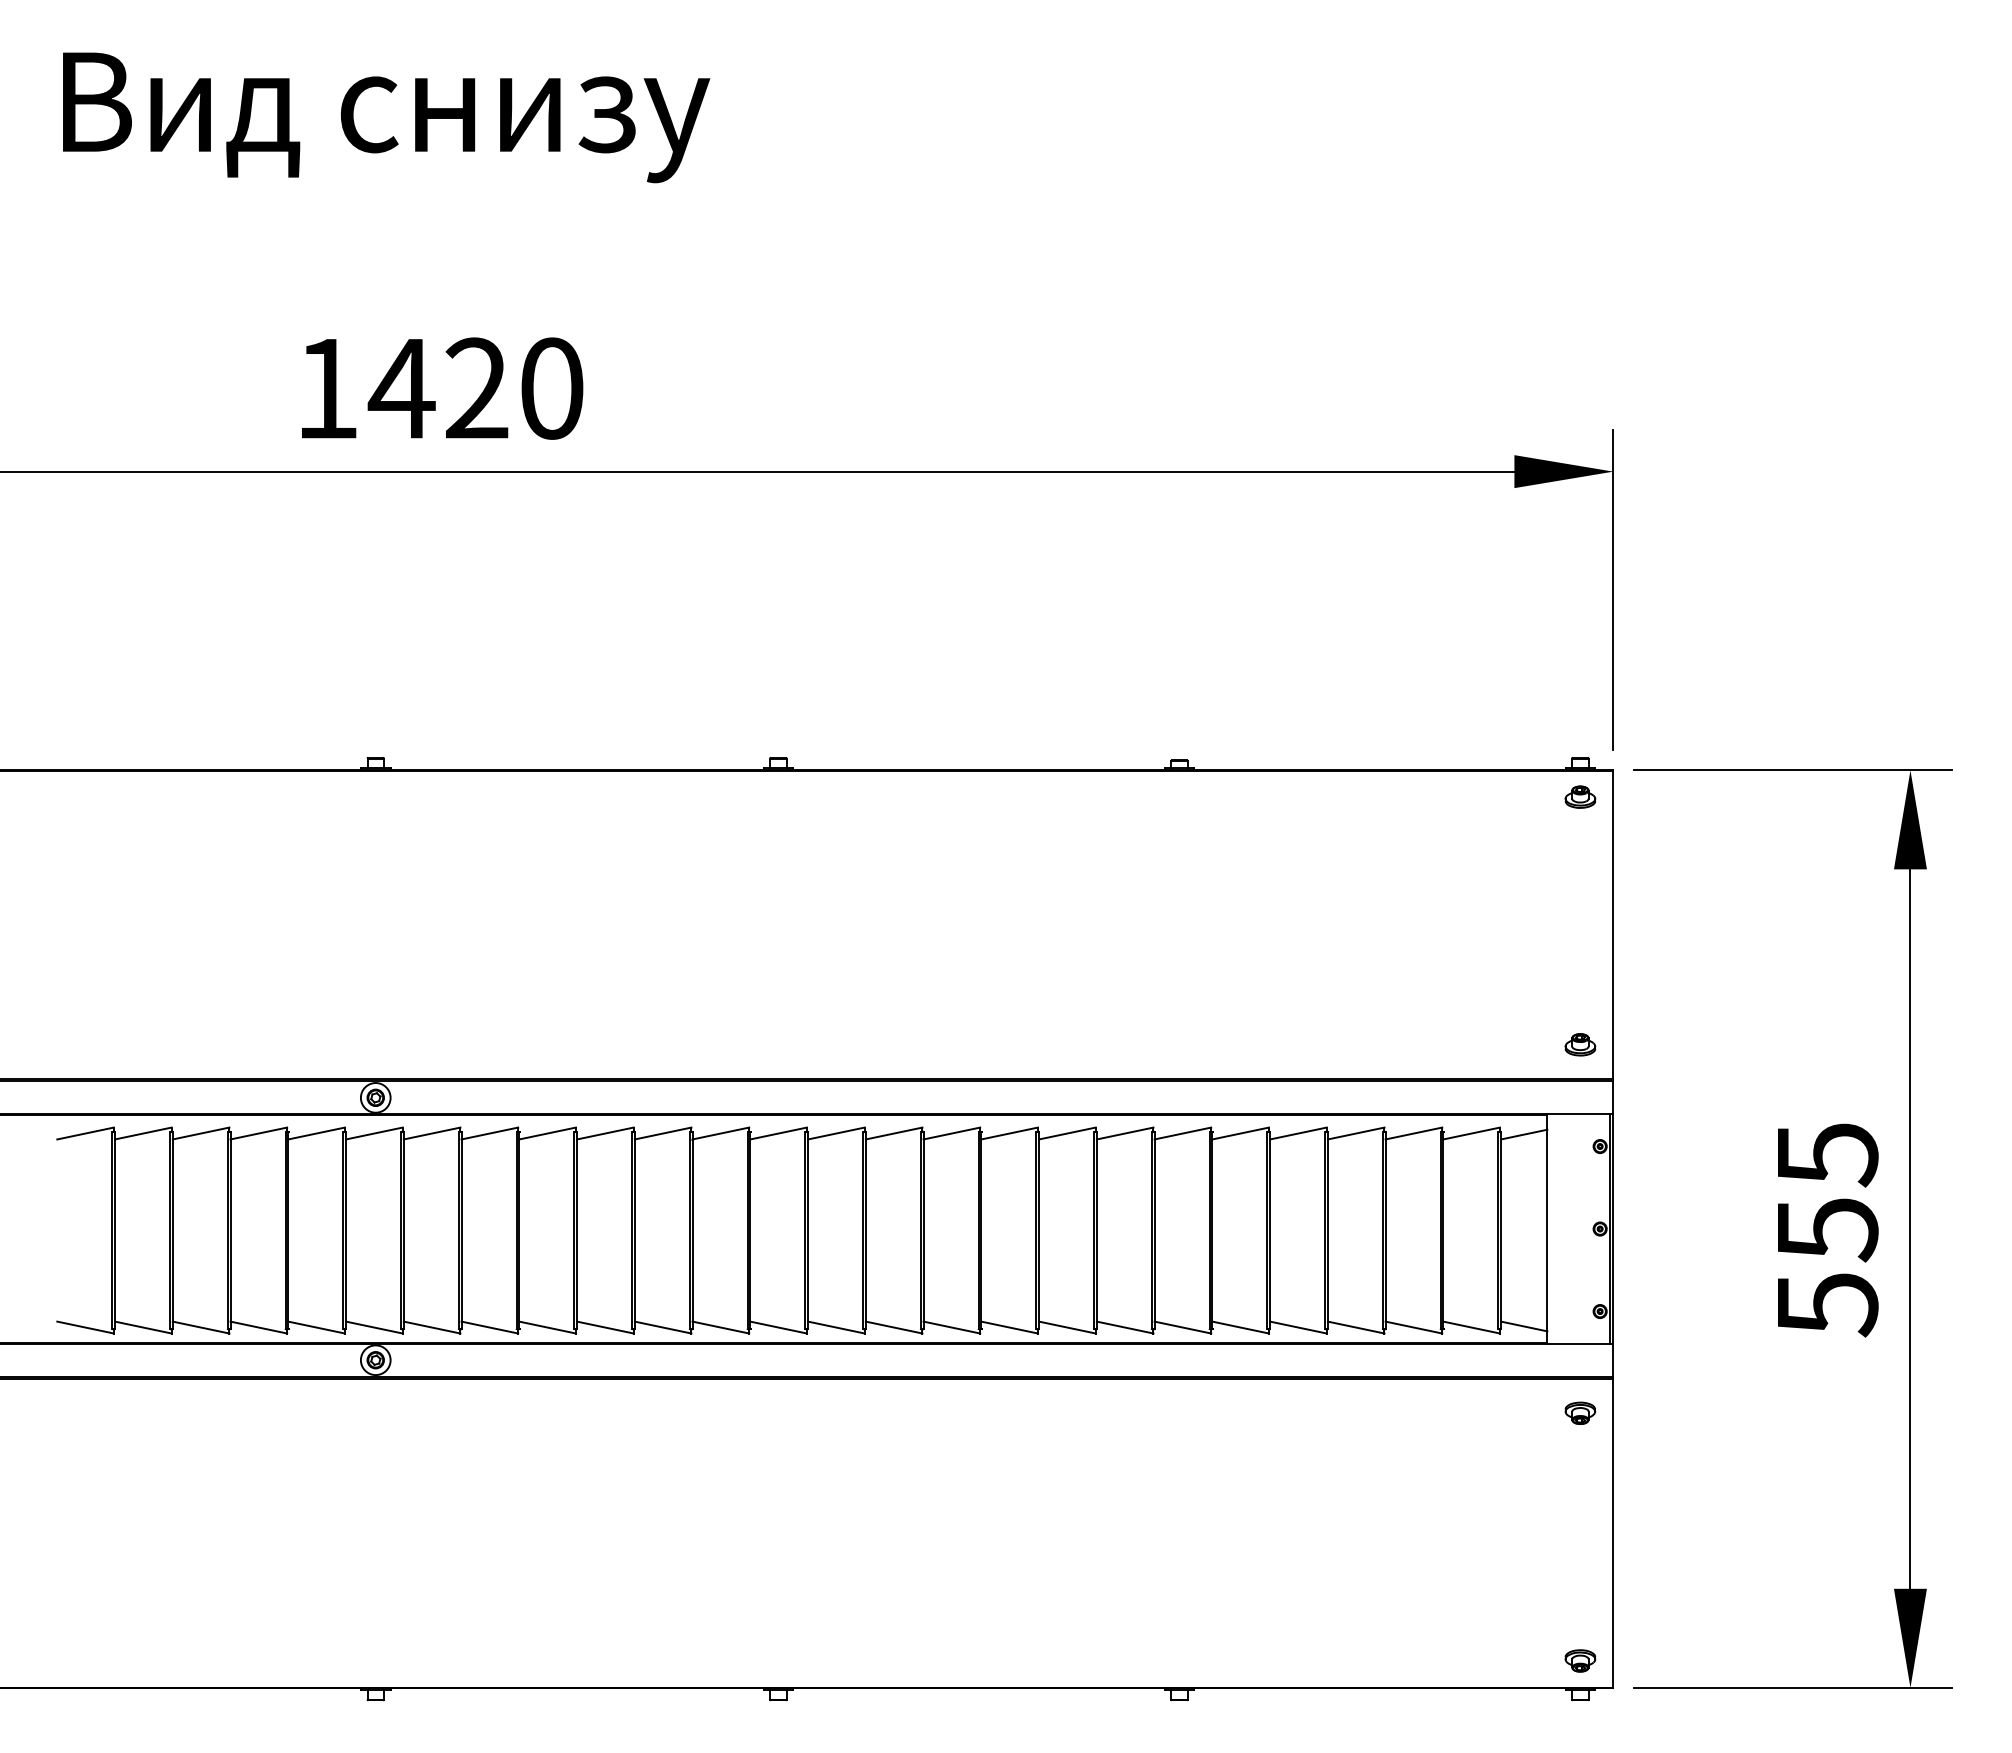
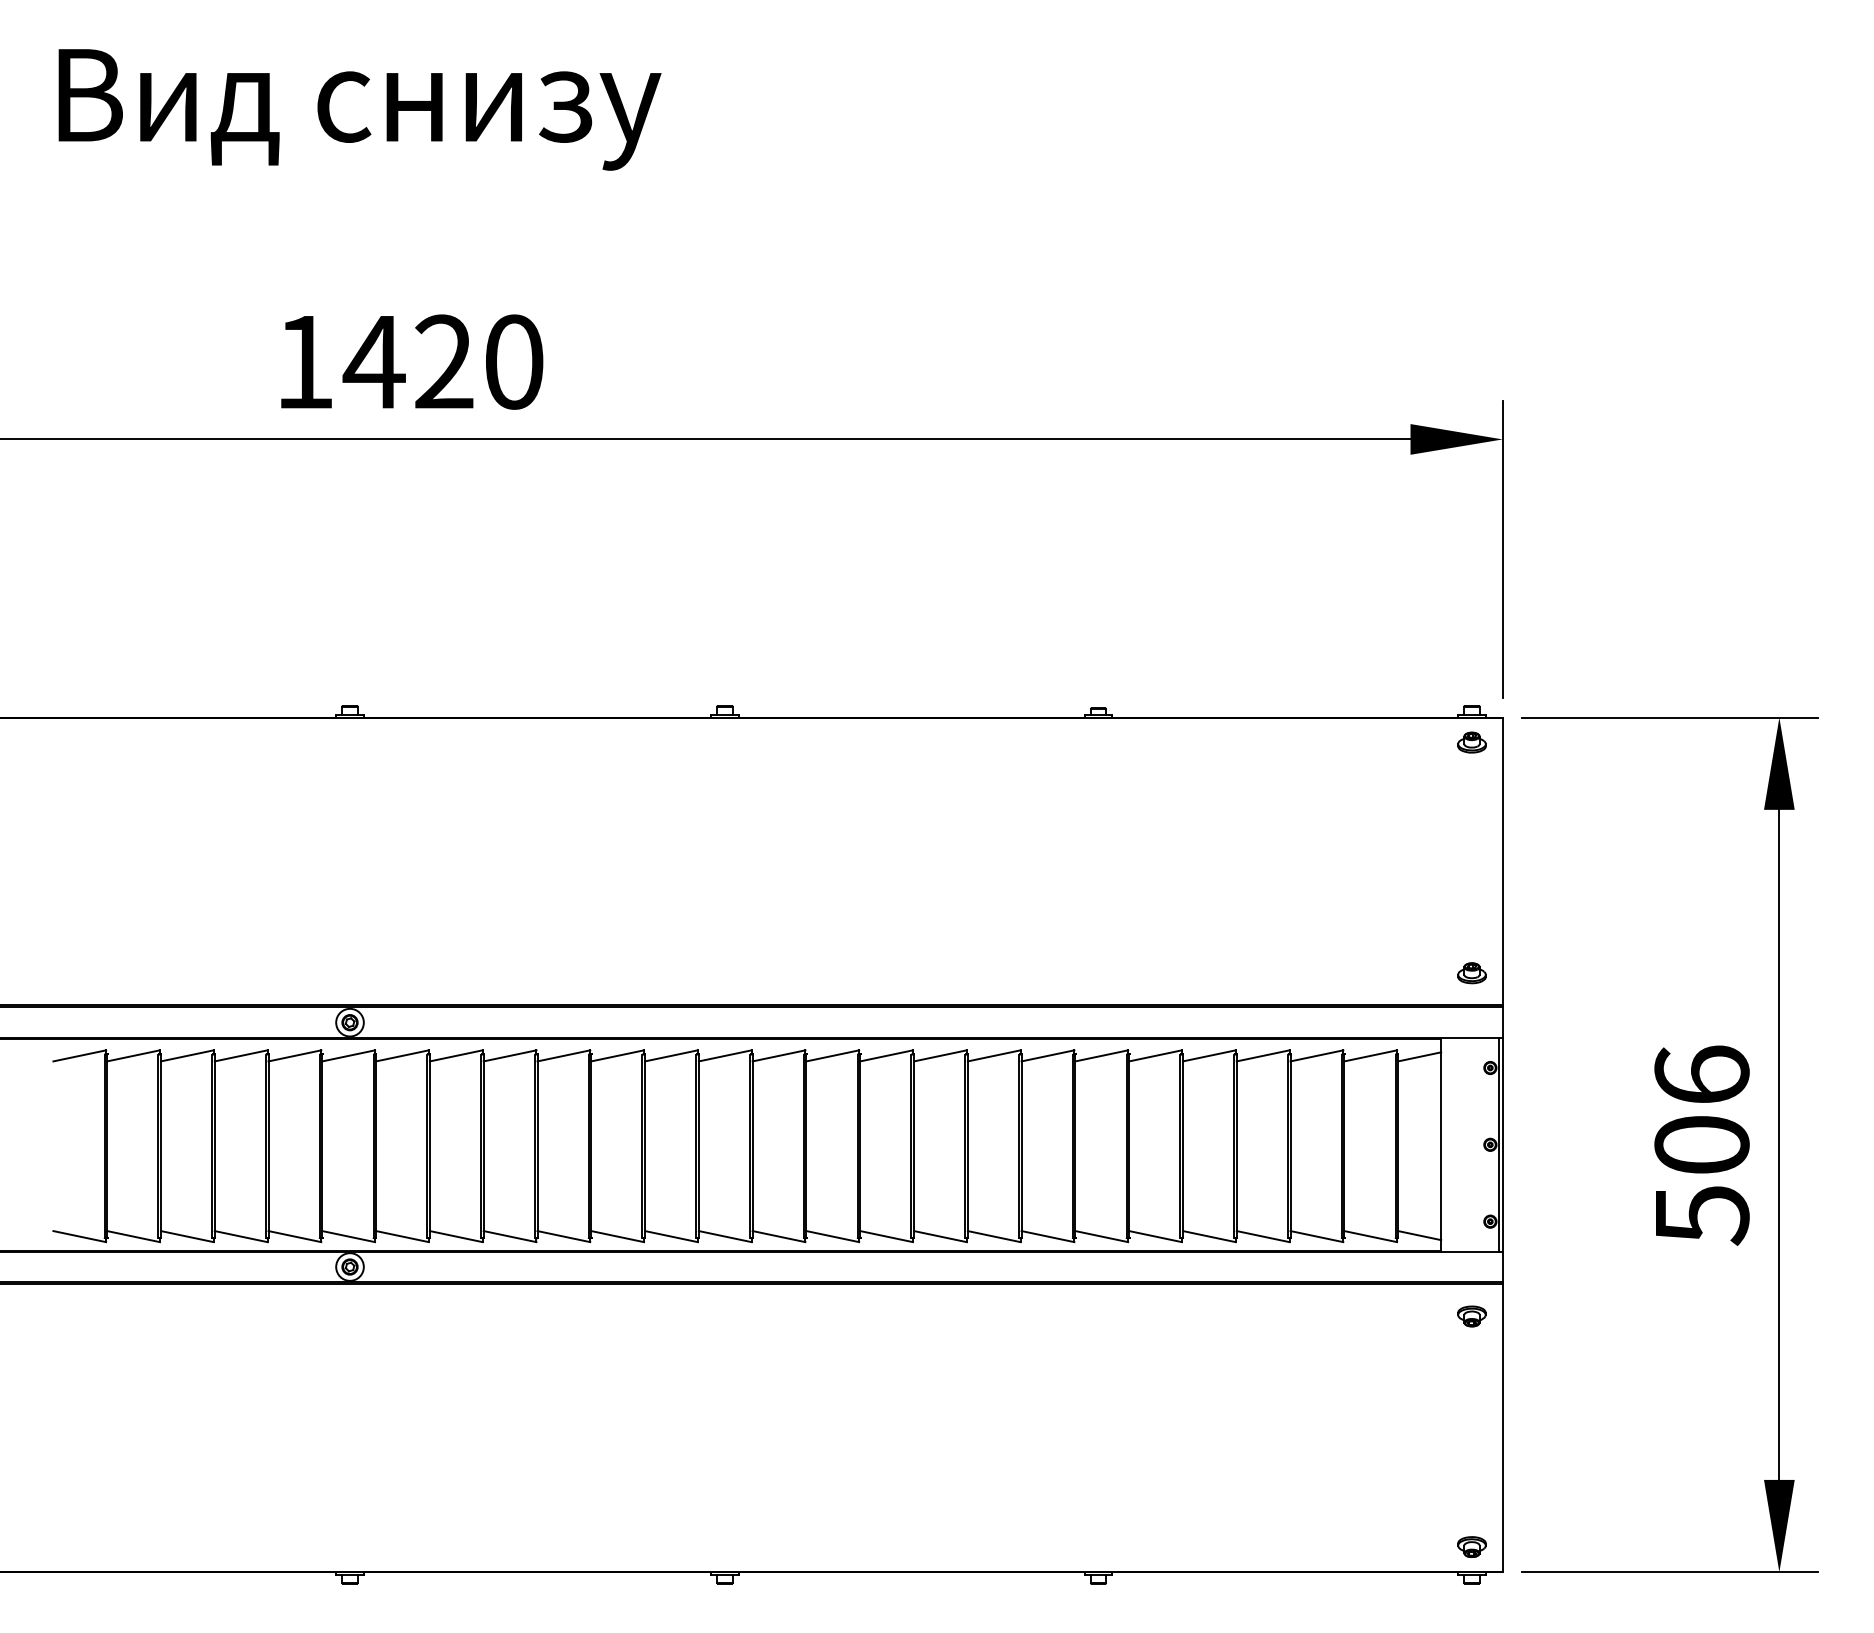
text: (1826, 1192) -> (1701, 1110), 555 -> 506

